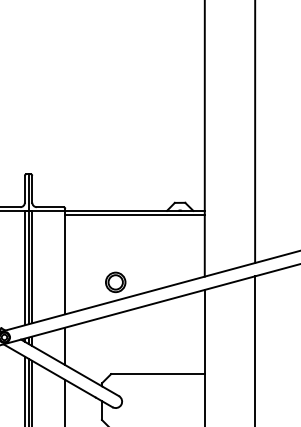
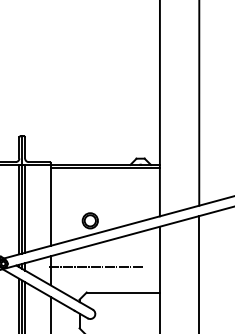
line: (123, 342) -> (96, 267), added

